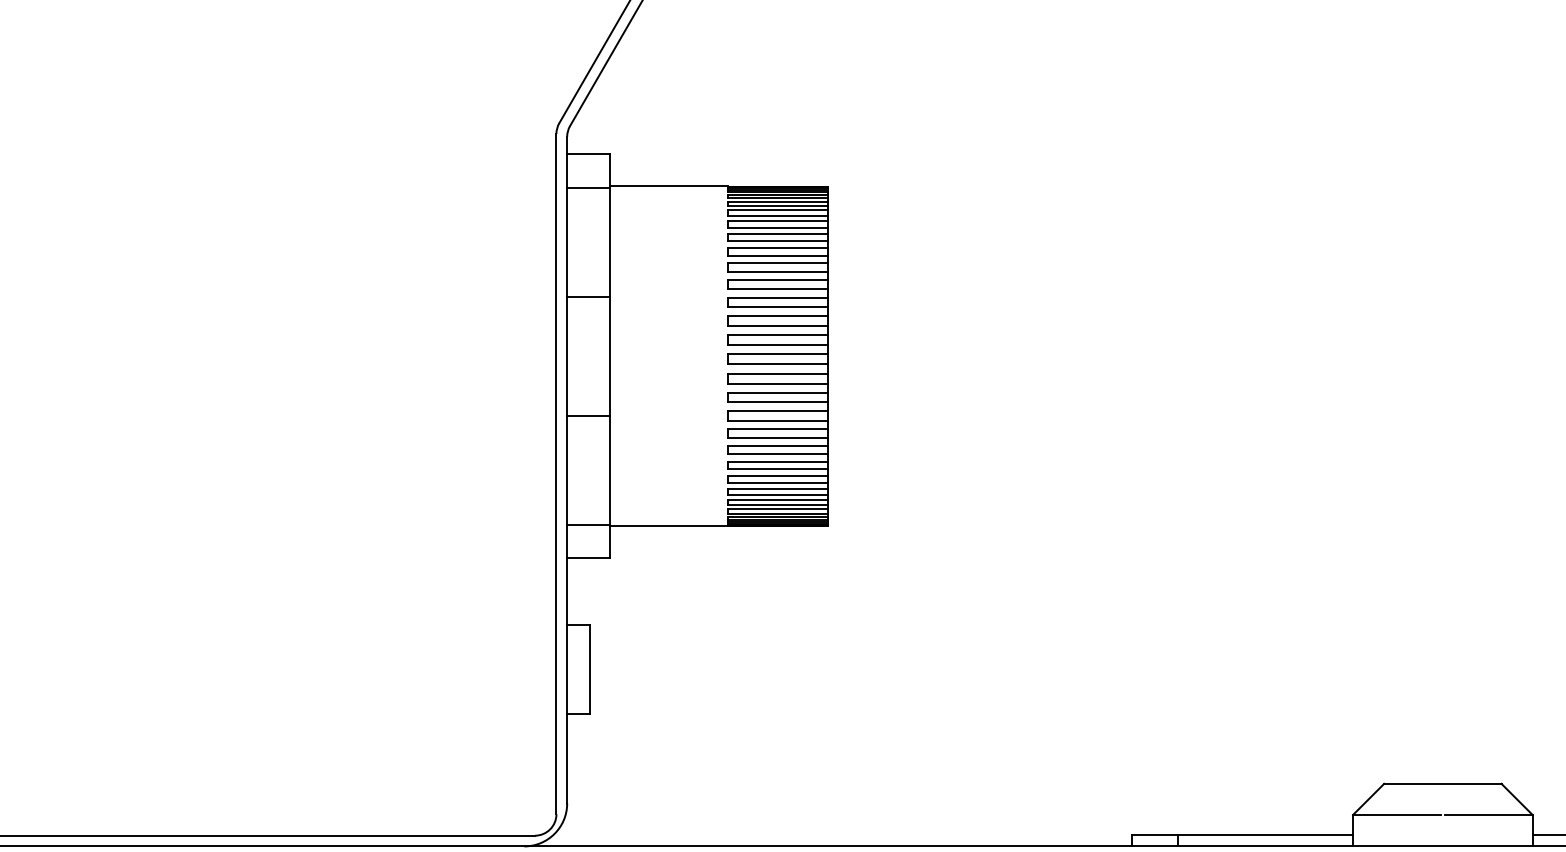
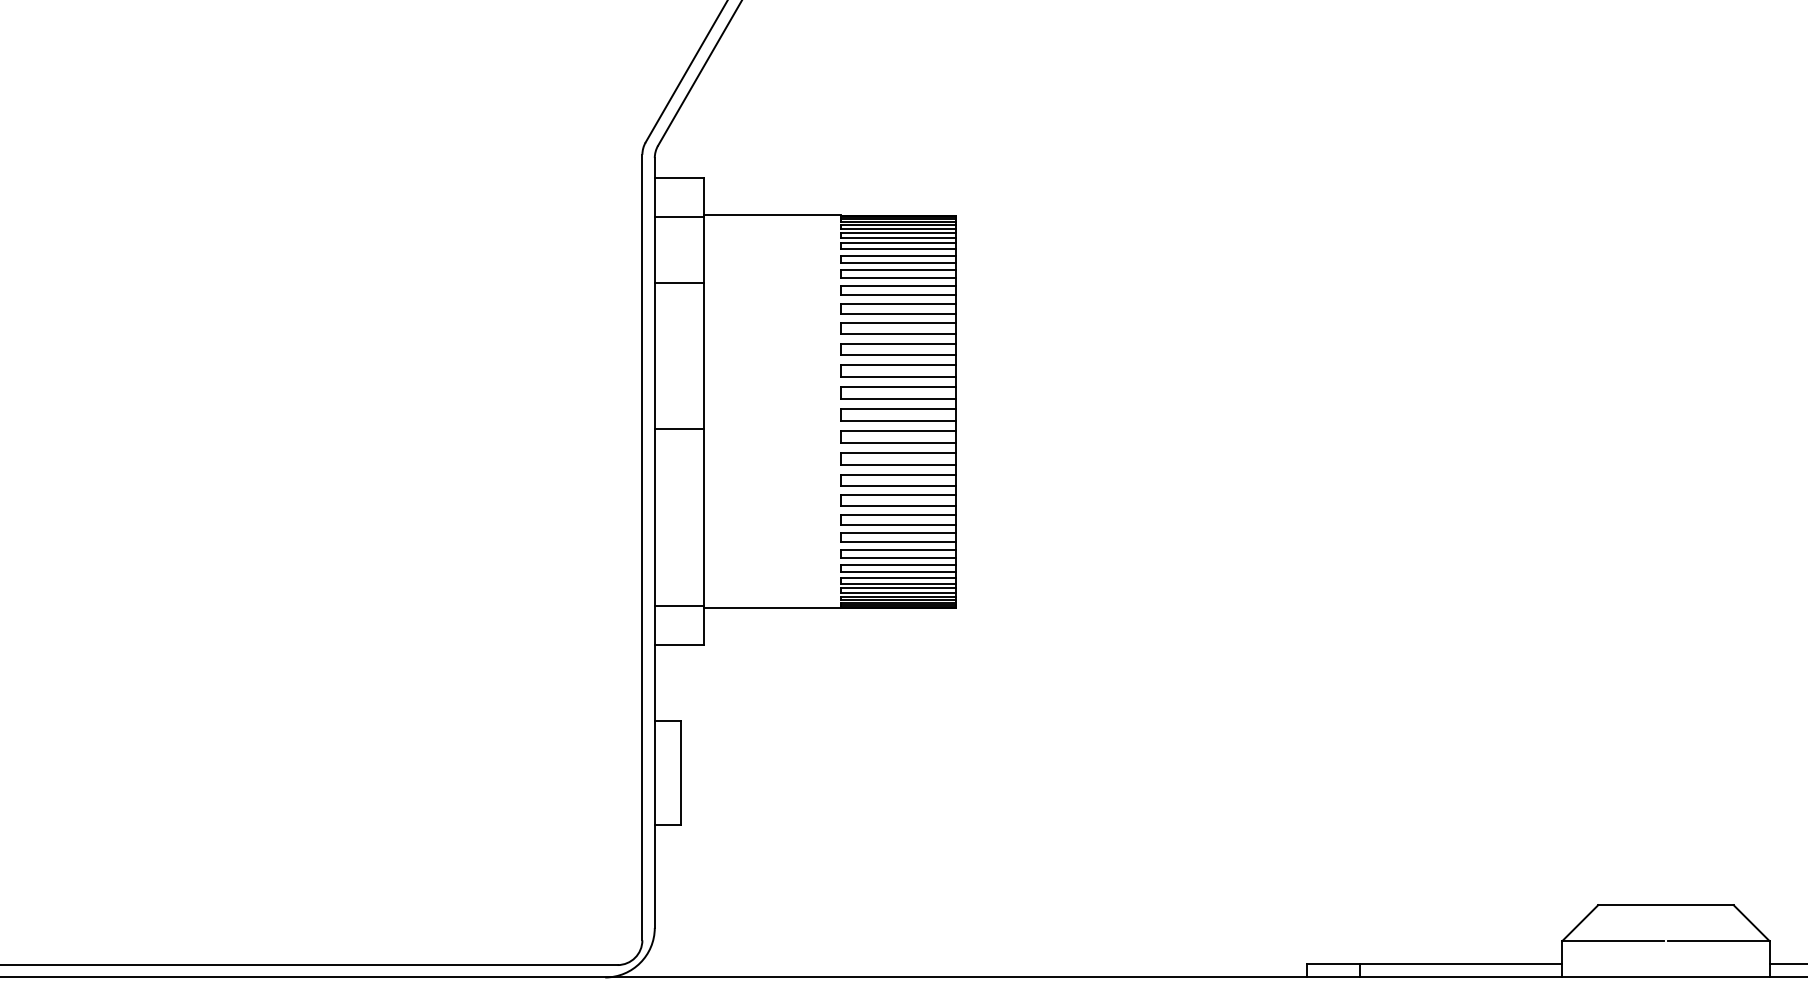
line: (588, 296) -> (679, 282), moved
line: (588, 416) -> (679, 429), moved

